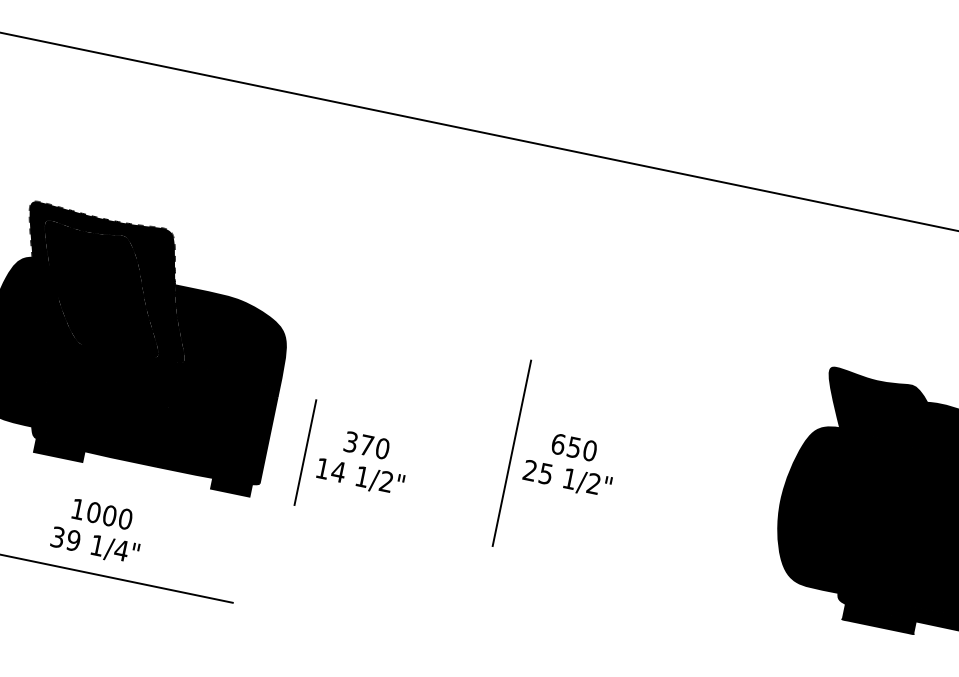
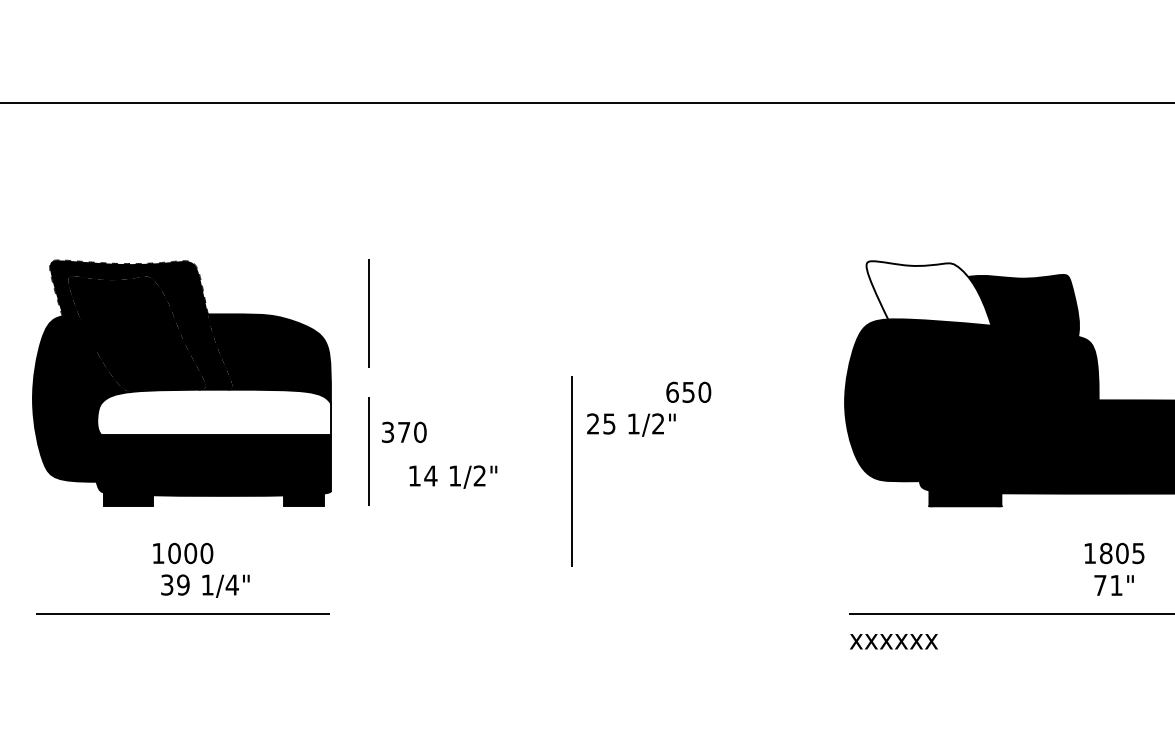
line: (332, 316) -> (368, 313), added
fill: (160, 382) -> (213, 412), removed
fill: (884, 410) -> (928, 293), removed
text: (367, 444) -> (404, 431), moved
text: (574, 446) -> (688, 391), moved
line: (511, 453) -> (571, 471), moved
text: (360, 476) -> (453, 476), moved
text: (95, 545) -> (205, 585), moved

